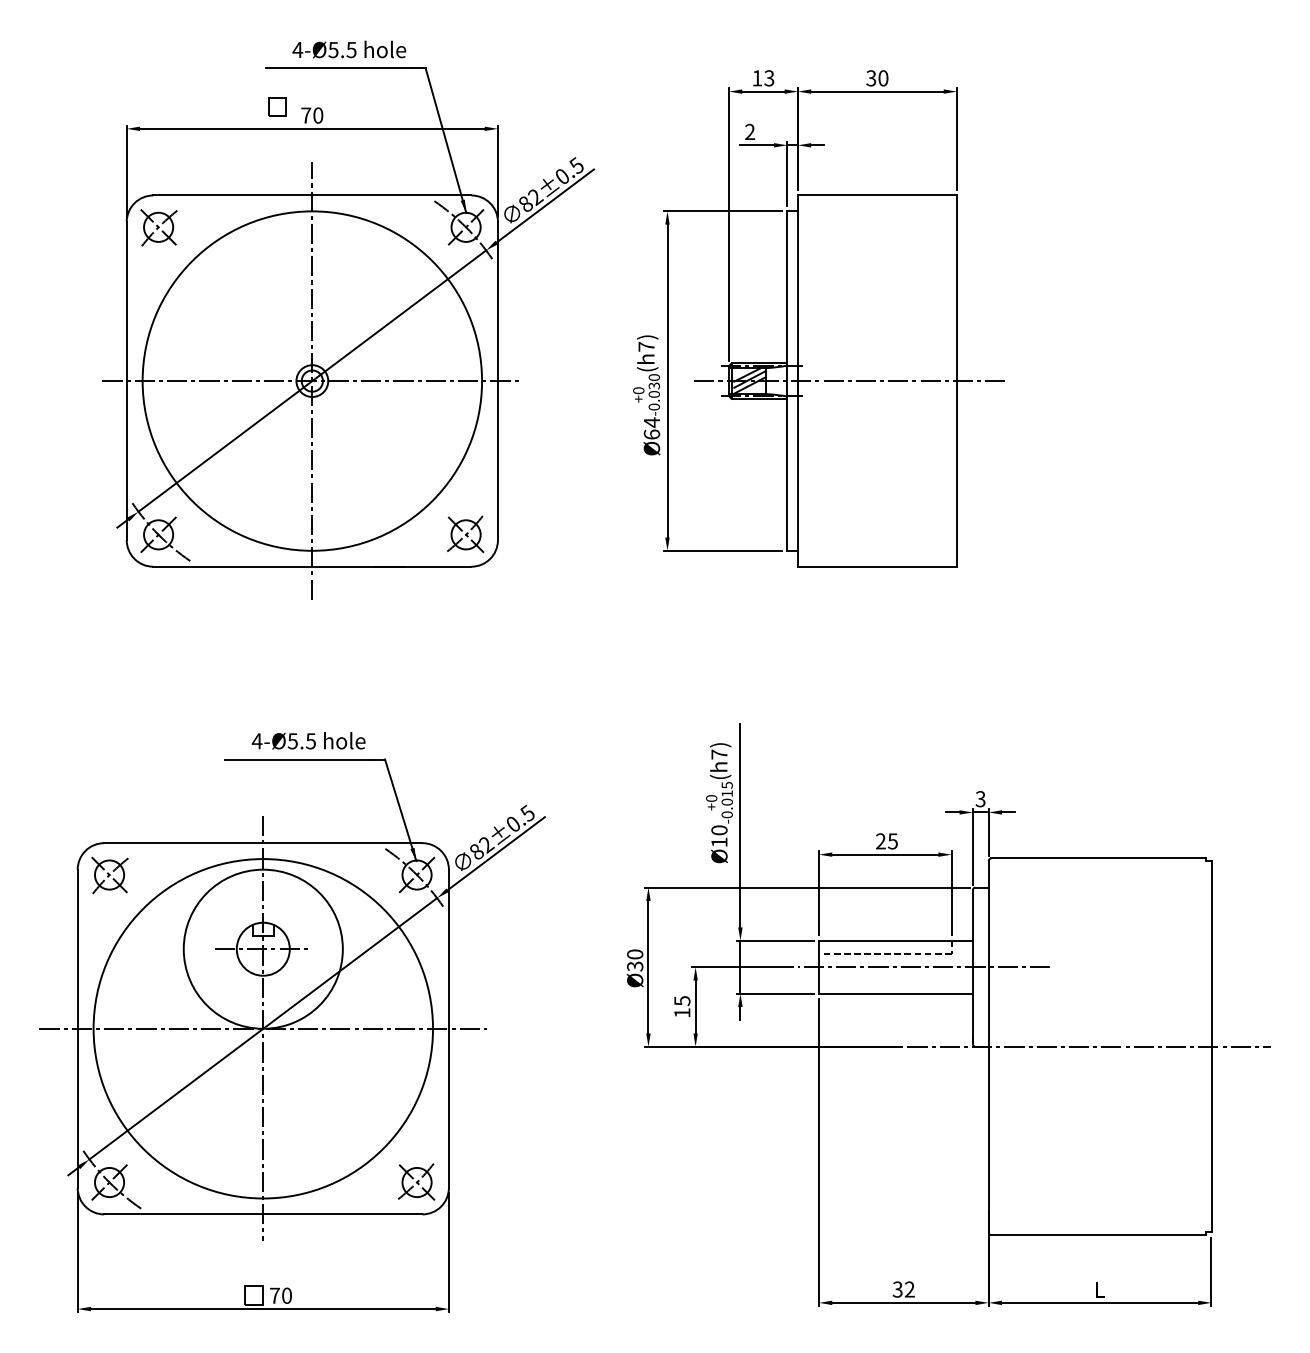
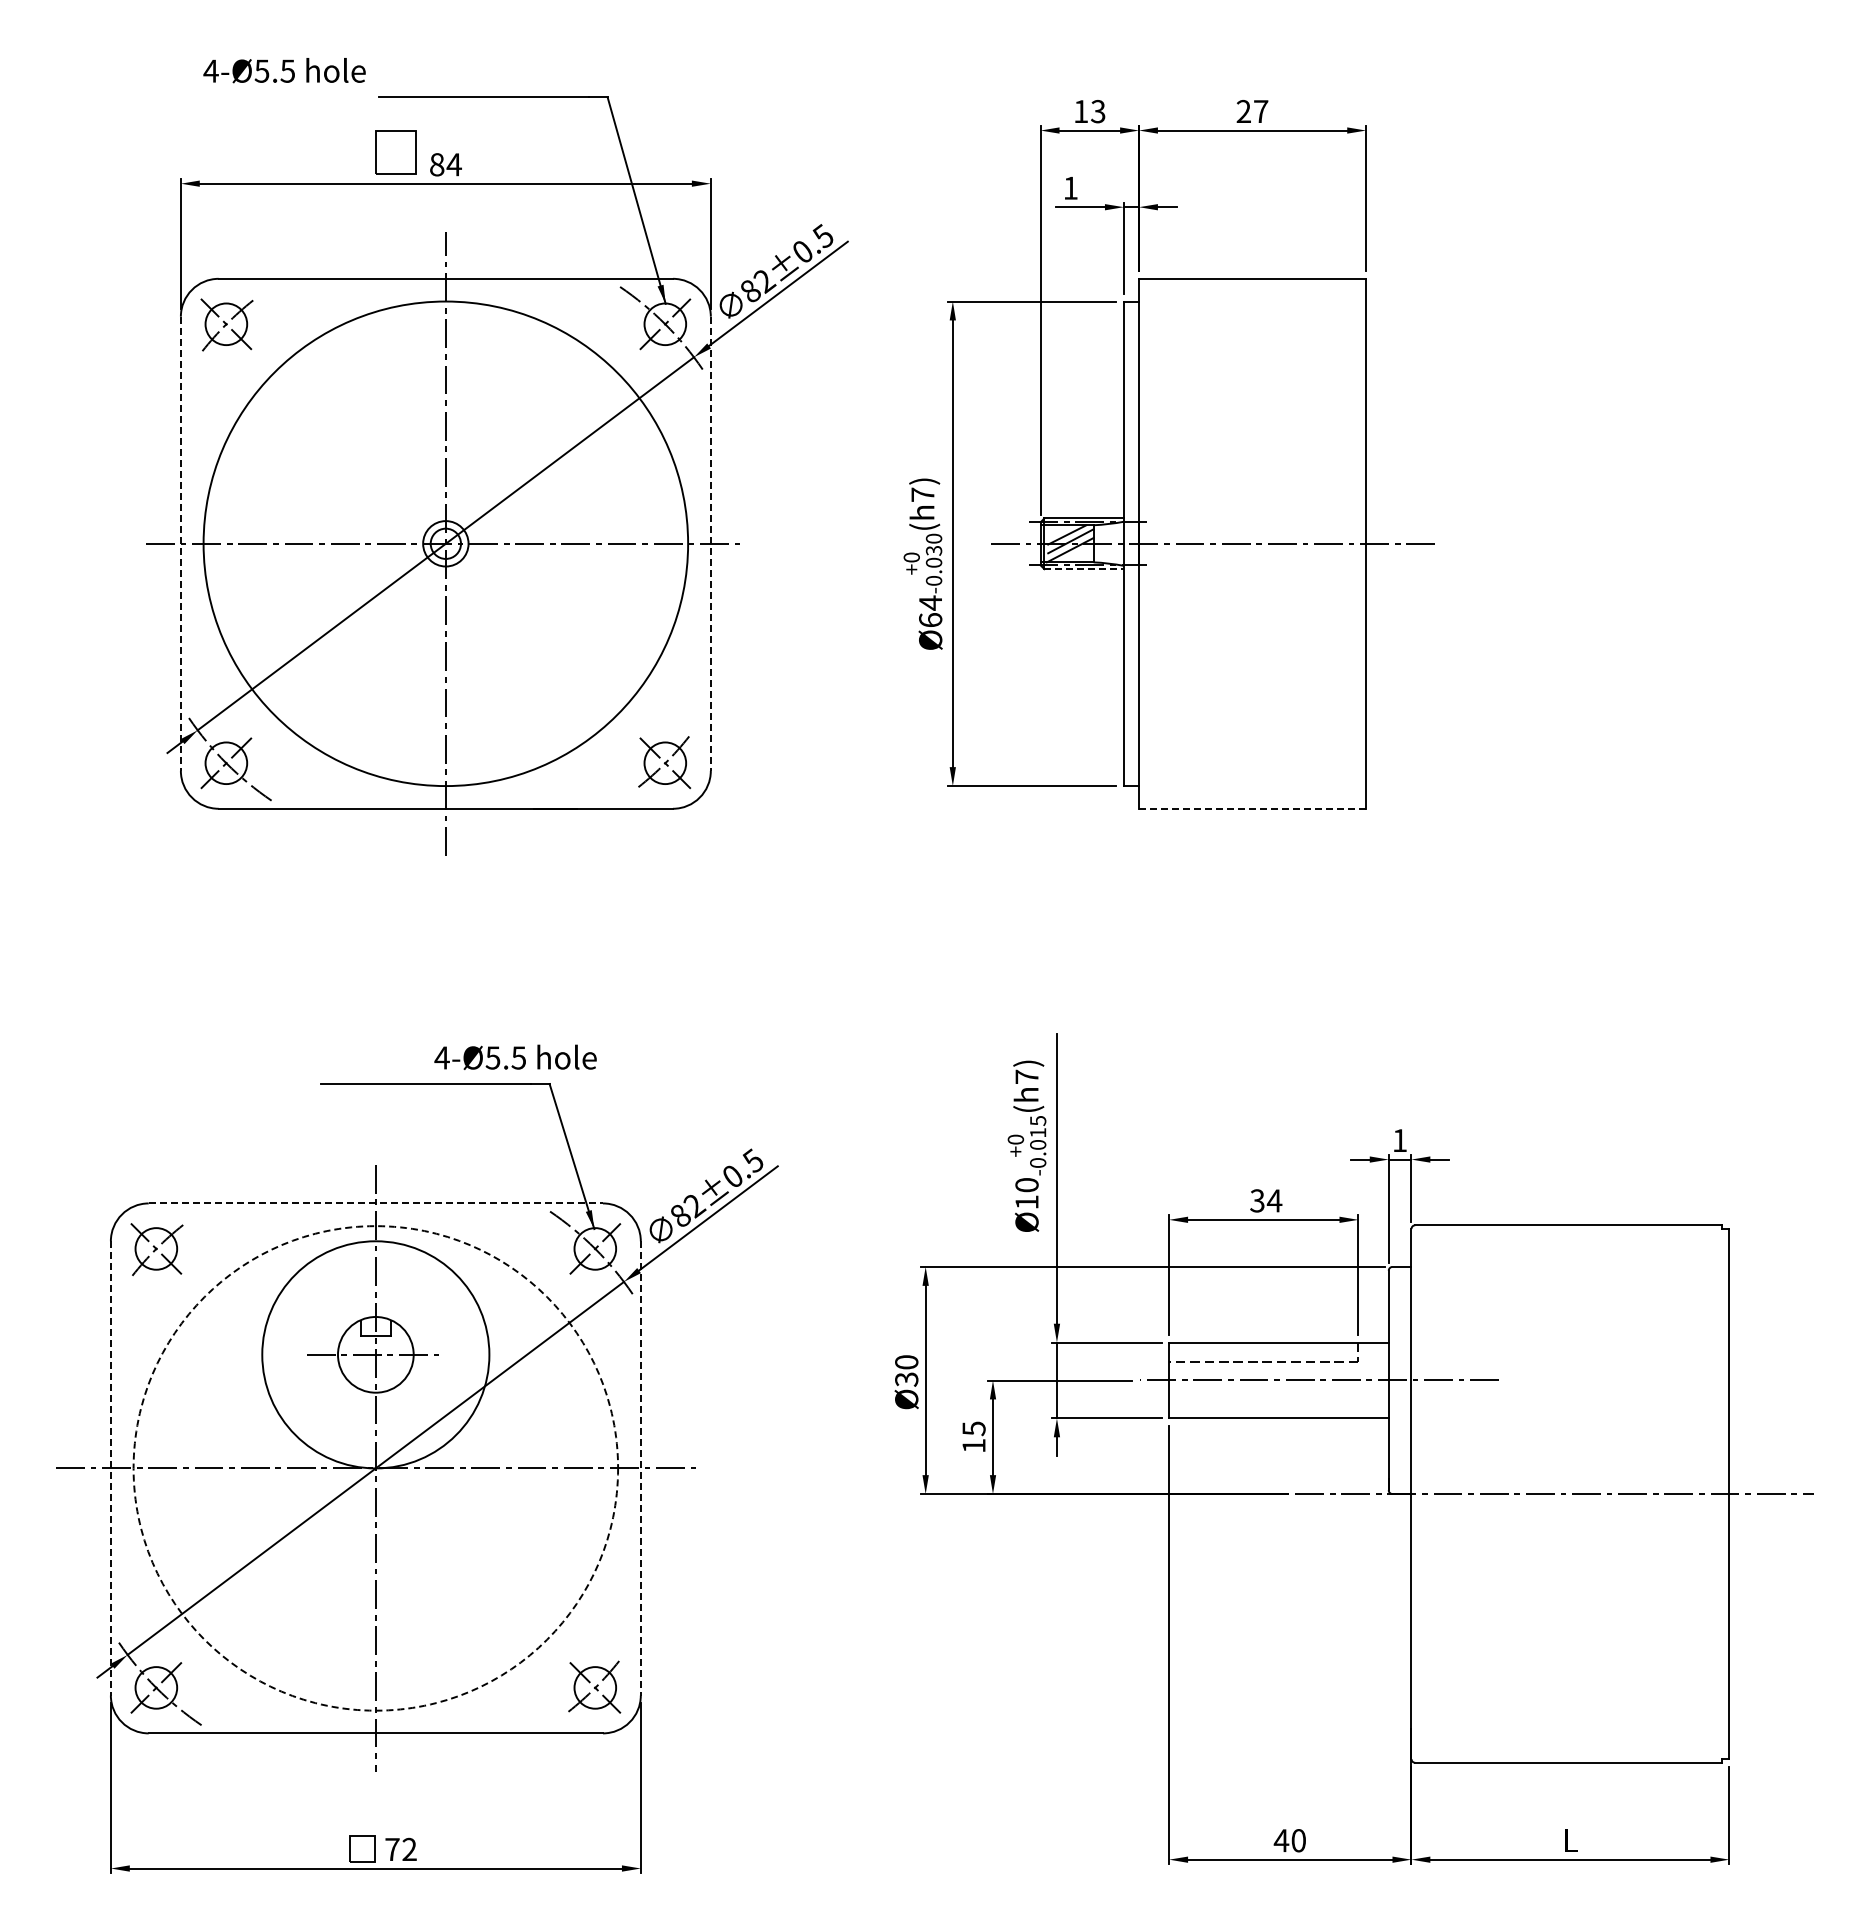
text: (349, 49) -> (284, 70), moved
text: (877, 78) -> (1252, 111), 30 -> 27
part: (277, 106) -> (396, 152), size x1.6
text: (312, 115) -> (445, 164), 70 -> 84
text: (749, 131) -> (1070, 187), 2 -> 1
line: (126, 381) -> (180, 544), solid -> dashed
line: (497, 381) -> (710, 544), solid -> dashed
line: (759, 399) -> (1084, 569), solid -> dashed
line: (877, 566) -> (1252, 808), solid -> dashed
text: (308, 740) -> (515, 1056), moved
text: (980, 799) -> (1399, 1140), 3 -> 1
text: (887, 841) -> (1266, 1200), 25 -> 34
line: (263, 843) -> (376, 1203), solid -> dashed
line: (77, 1028) -> (110, 1468), solid -> dashed
circle: (263, 1028) -> (375, 1468), solid -> dashed
line: (448, 1028) -> (640, 1468), solid -> dashed
text: (903, 1289) -> (1289, 1840), 32 -> 40
text: (286, 1295) -> (409, 1849), 70 -> 72

